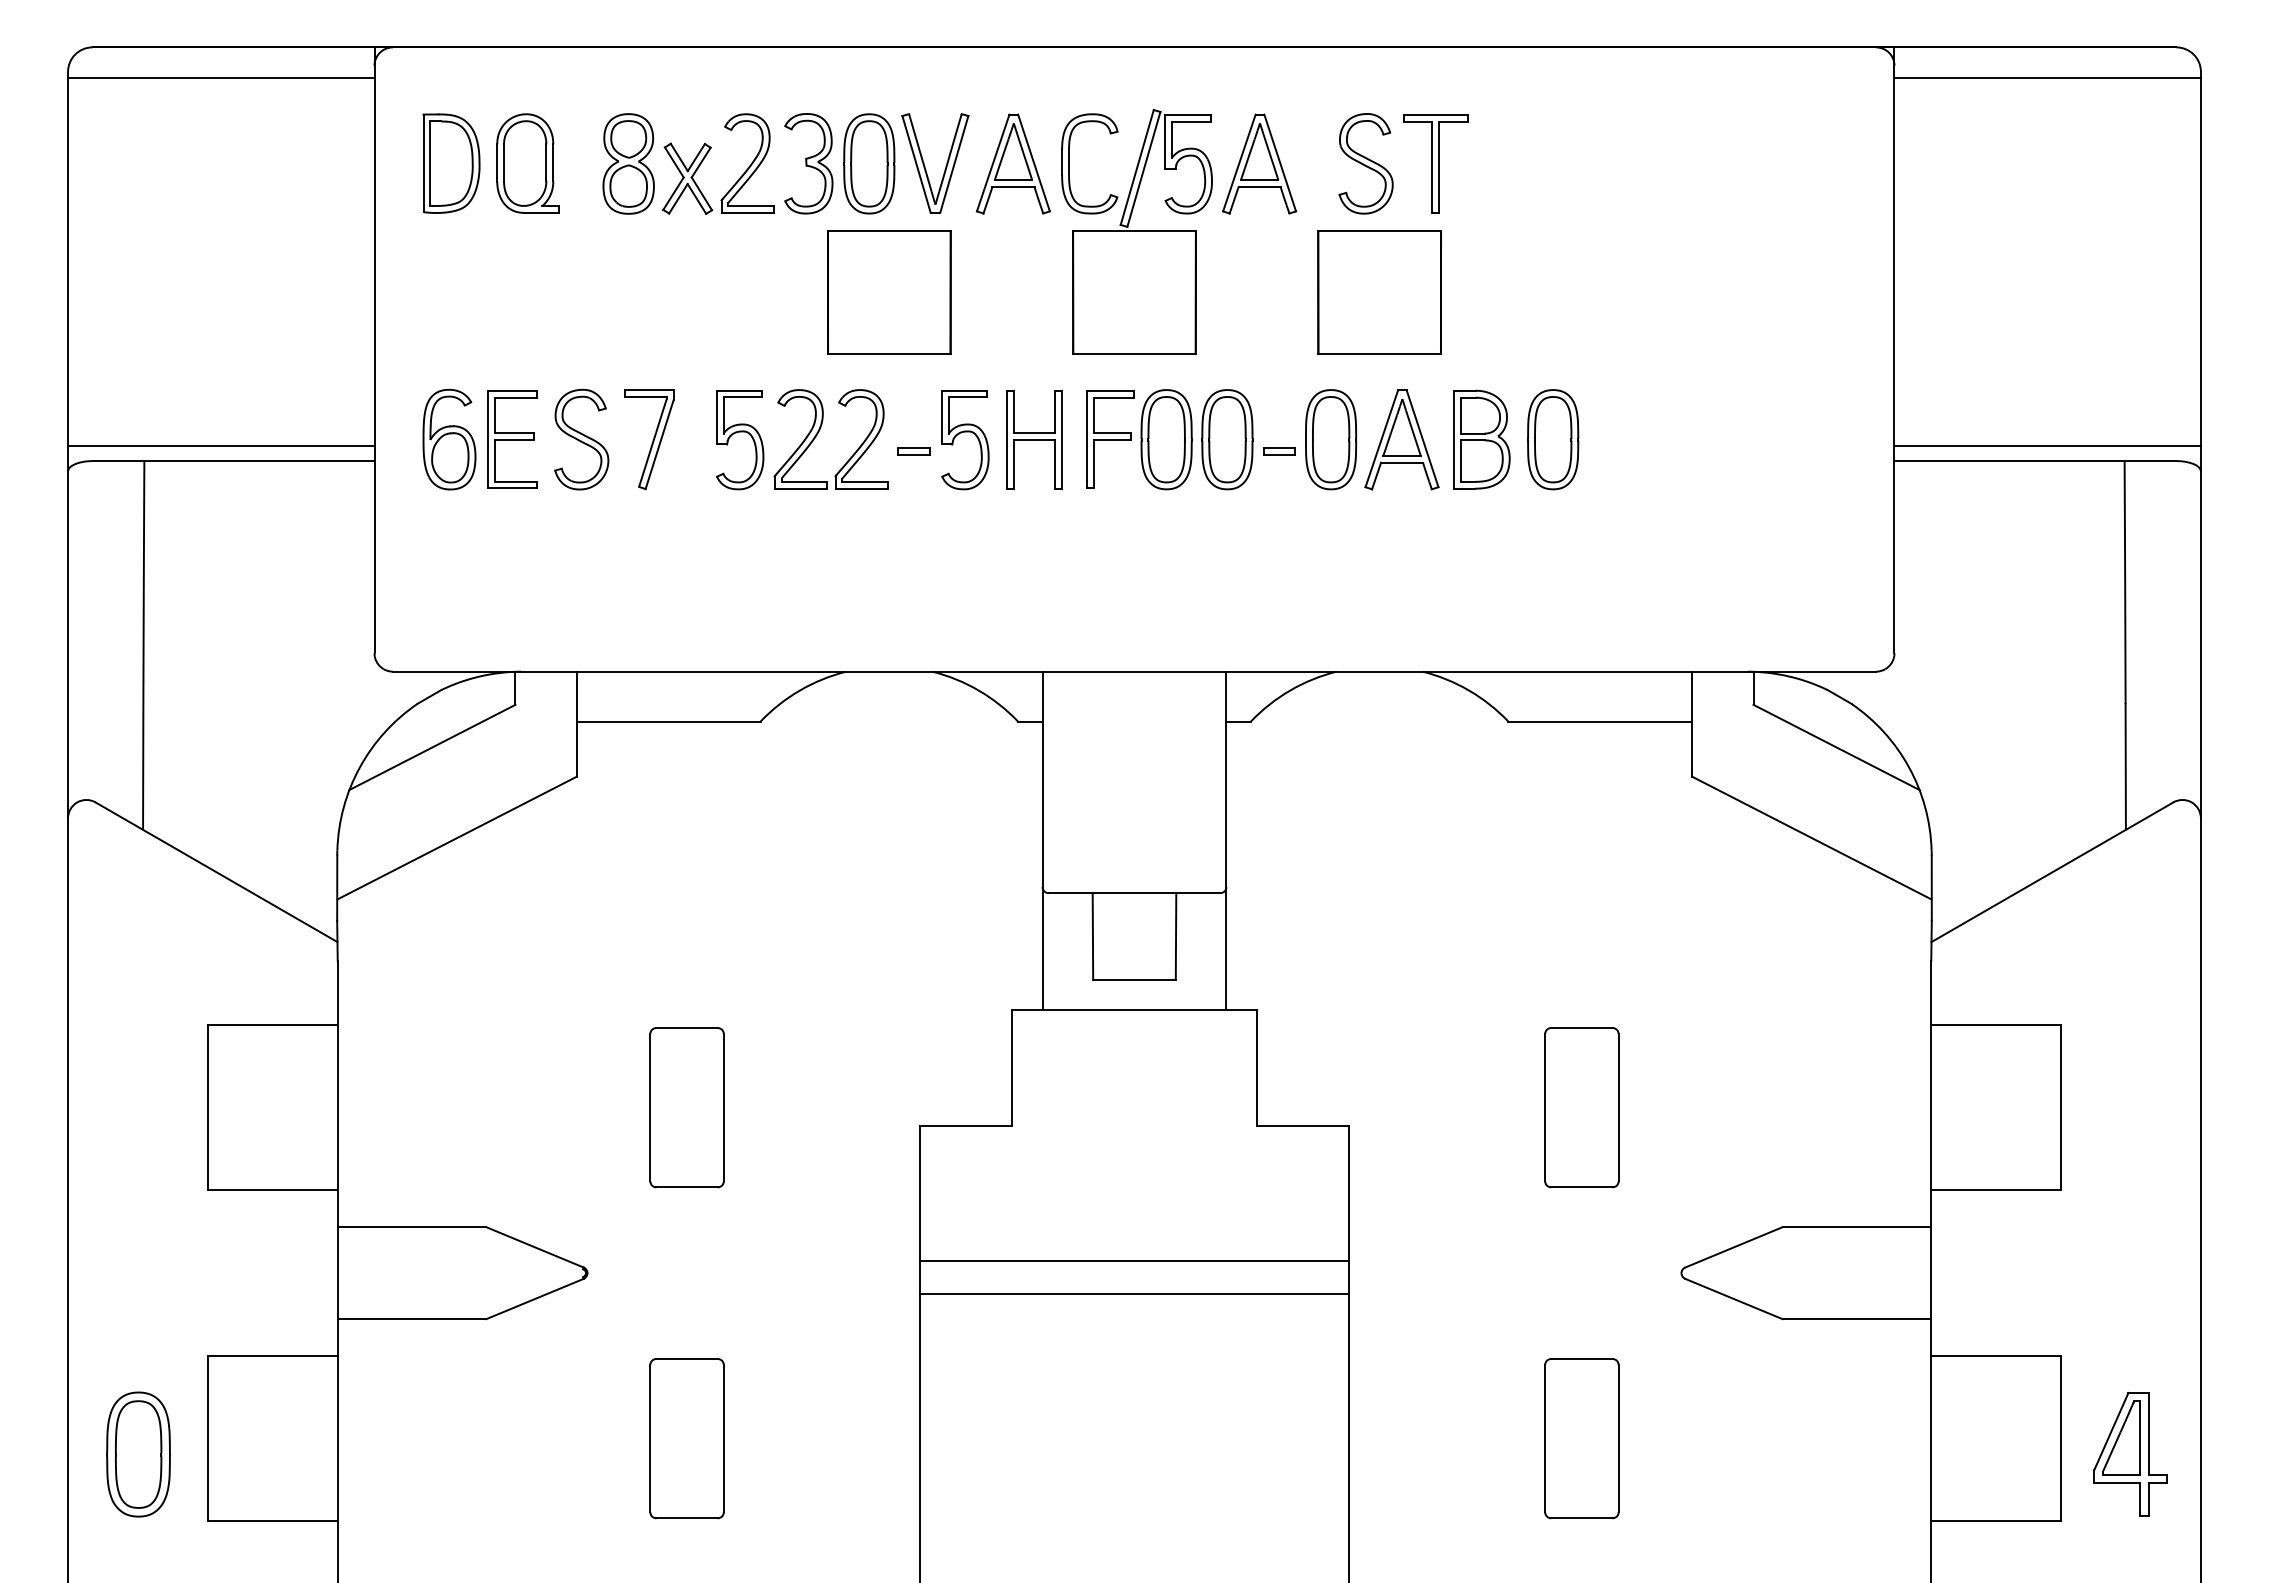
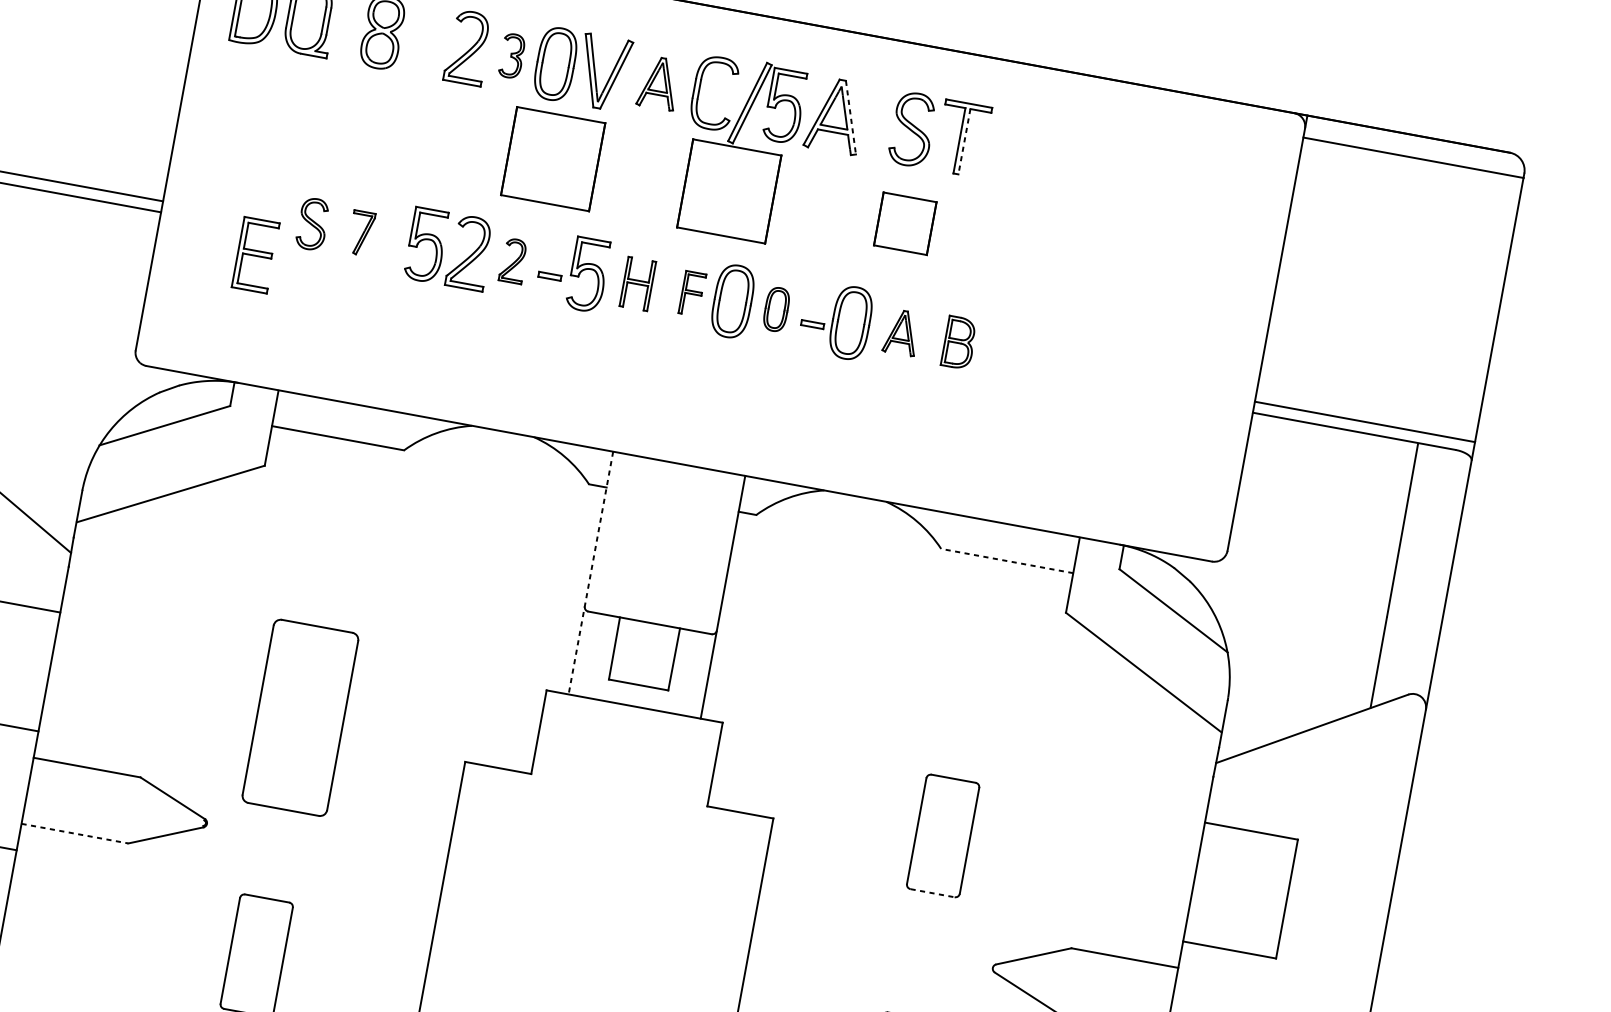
part: (808, 163) -> (512, 55), size x0.6
part: (1012, 163) -> (658, 82), size x0.7
line: (1280, 163) -> (851, 118), solid -> dashed
line: (1438, 167) -> (964, 141), solid -> dashed
part: (687, 178) -> (423, 50), removed
part: (1379, 292) -> (905, 223), size x0.6
part: (449, 439) -> (217, 206), removed
part: (512, 439) -> (255, 255), moved
part: (581, 439) -> (312, 224), size x0.7
part: (649, 439) -> (361, 233), size x0.6
part: (861, 439) -> (513, 261), size x0.6
part: (1034, 439) -> (638, 283), size x0.7
part: (1110, 439) -> (692, 293), size x0.6
part: (1227, 439) -> (776, 309), size x0.6
part: (1401, 439) -> (901, 332), size x0.6
part: (1481, 439) -> (959, 342), size x0.7
part: (1553, 439) -> (1010, 352), removed
line: (1600, 721) -> (1007, 561), solid -> dashed
line: (1042, 840) -> (590, 572), solid -> dashed
part: (686, 1107) -> (299, 717), size x1.6
line: (1581, 1187) -> (932, 893), solid -> dashed
line: (1134, 1260) -> (601, 886), removed
line: (1134, 1293) -> (597, 910), removed
line: (412, 1319) -> (75, 833), solid -> dashed

